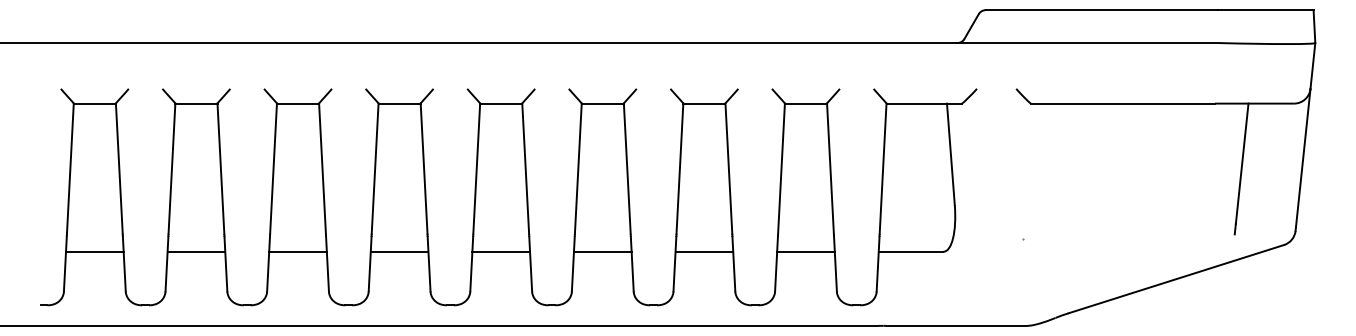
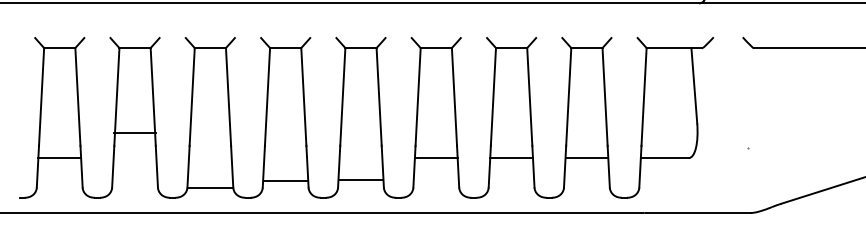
line: (196, 251) -> (135, 132), moved
line: (297, 251) -> (209, 187), moved
line: (399, 251) -> (285, 180), moved
line: (501, 251) -> (361, 180), moved

